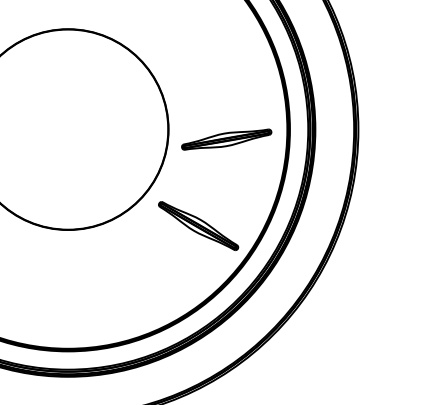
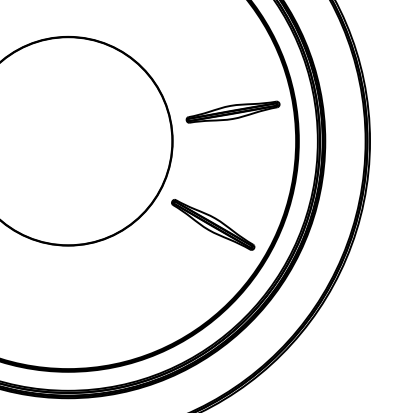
part: (226, 139) -> (232, 112), moved
part: (198, 225) -> (213, 224), moved

